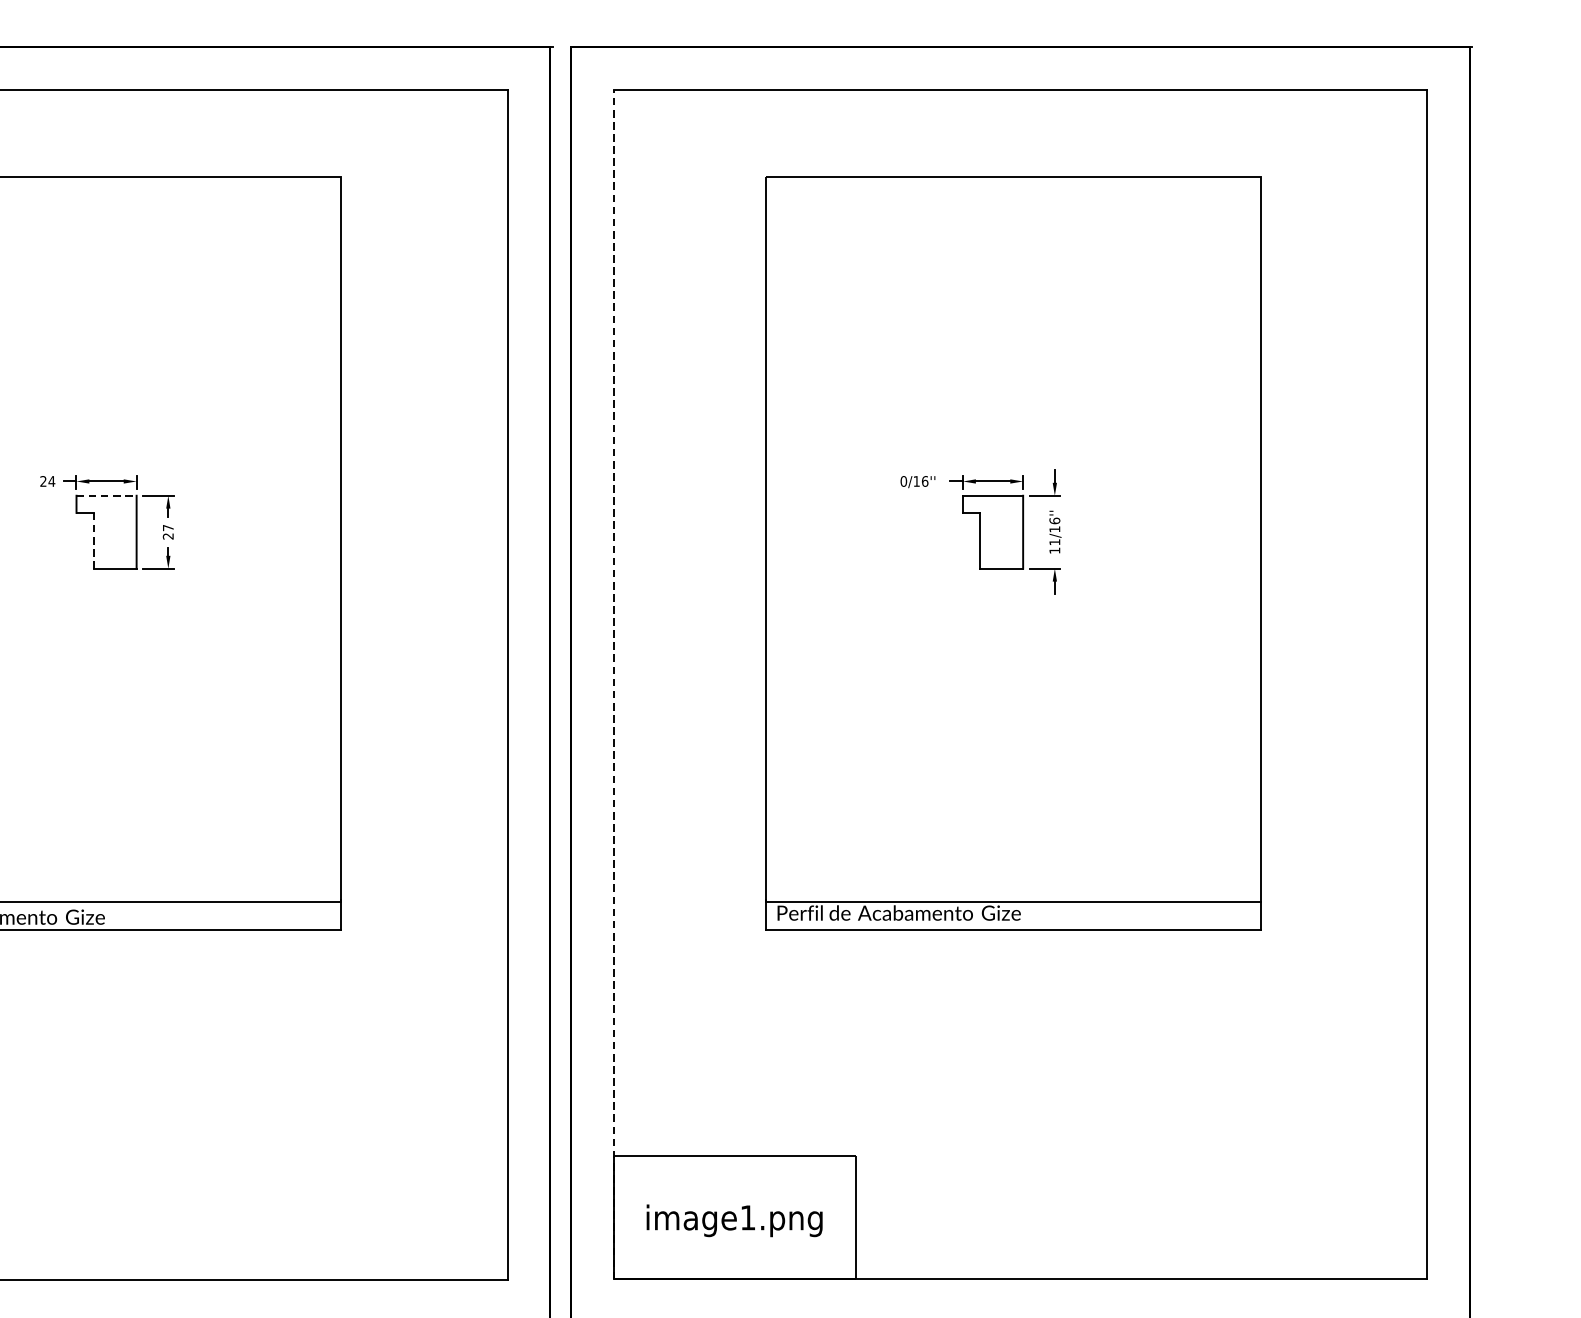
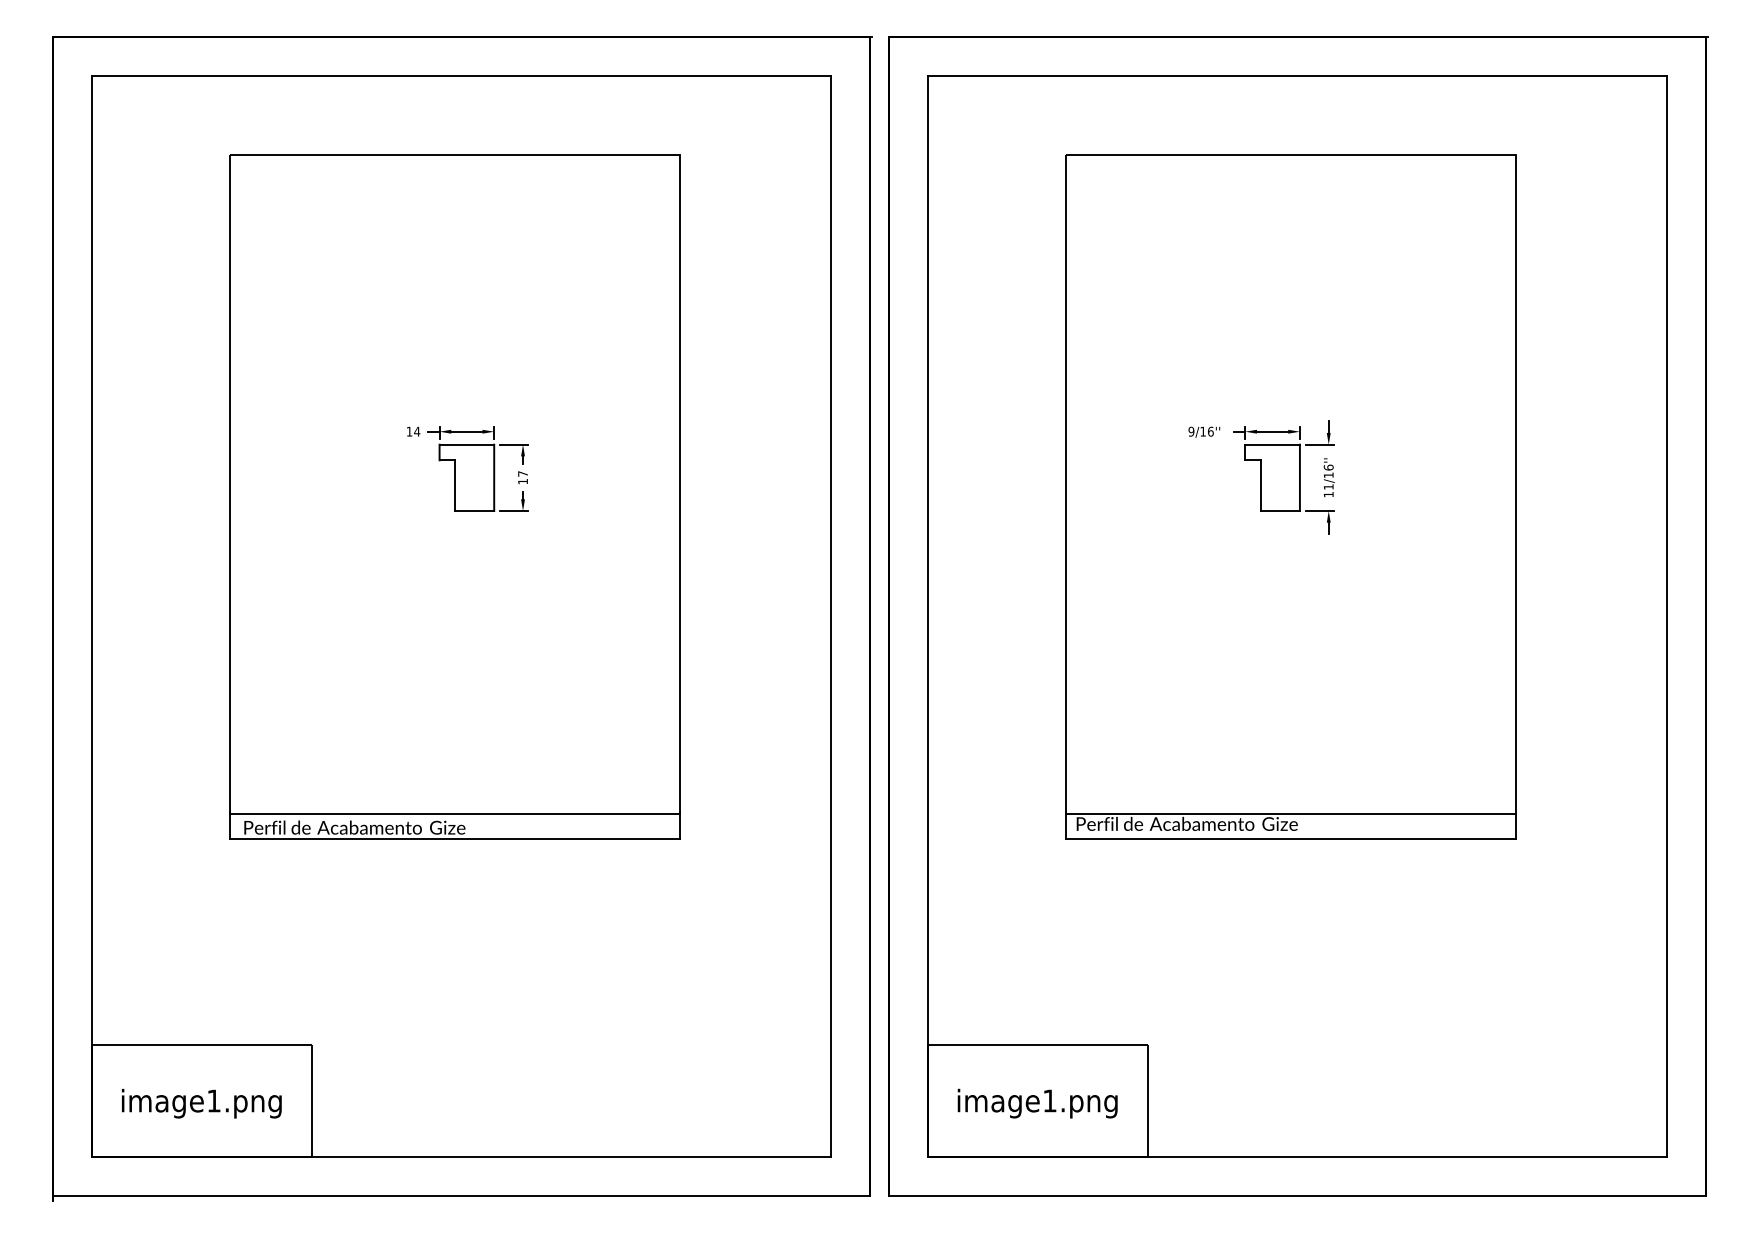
text: (43, 481) -> (409, 431), 24 -> 14
text: (903, 481) -> (1191, 431), 0/16'' -> 9/16''
line: (107, 495) -> (467, 444), dashed -> solid
text: (167, 536) -> (522, 481), 27 -> 17
line: (94, 540) -> (455, 485), dashed -> solid
line: (613, 683) -> (927, 615), dashed -> solid

